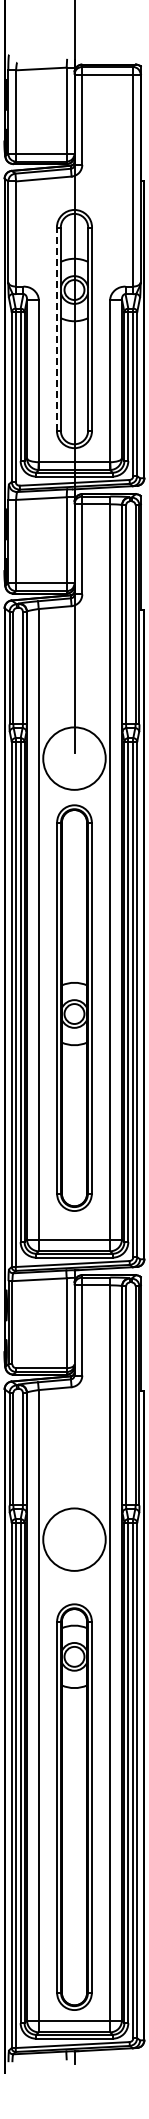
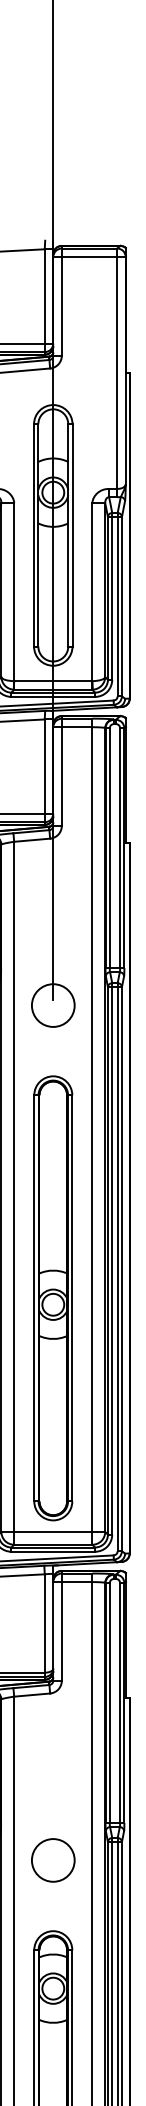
line: (56, 329) -> (33, 535), dashed -> solid
circle: (74, 758) -> (53, 1005), size x0.62
part: (74, 1007) -> (53, 1297), moved
circle: (74, 1539) -> (53, 1860), size x0.62

